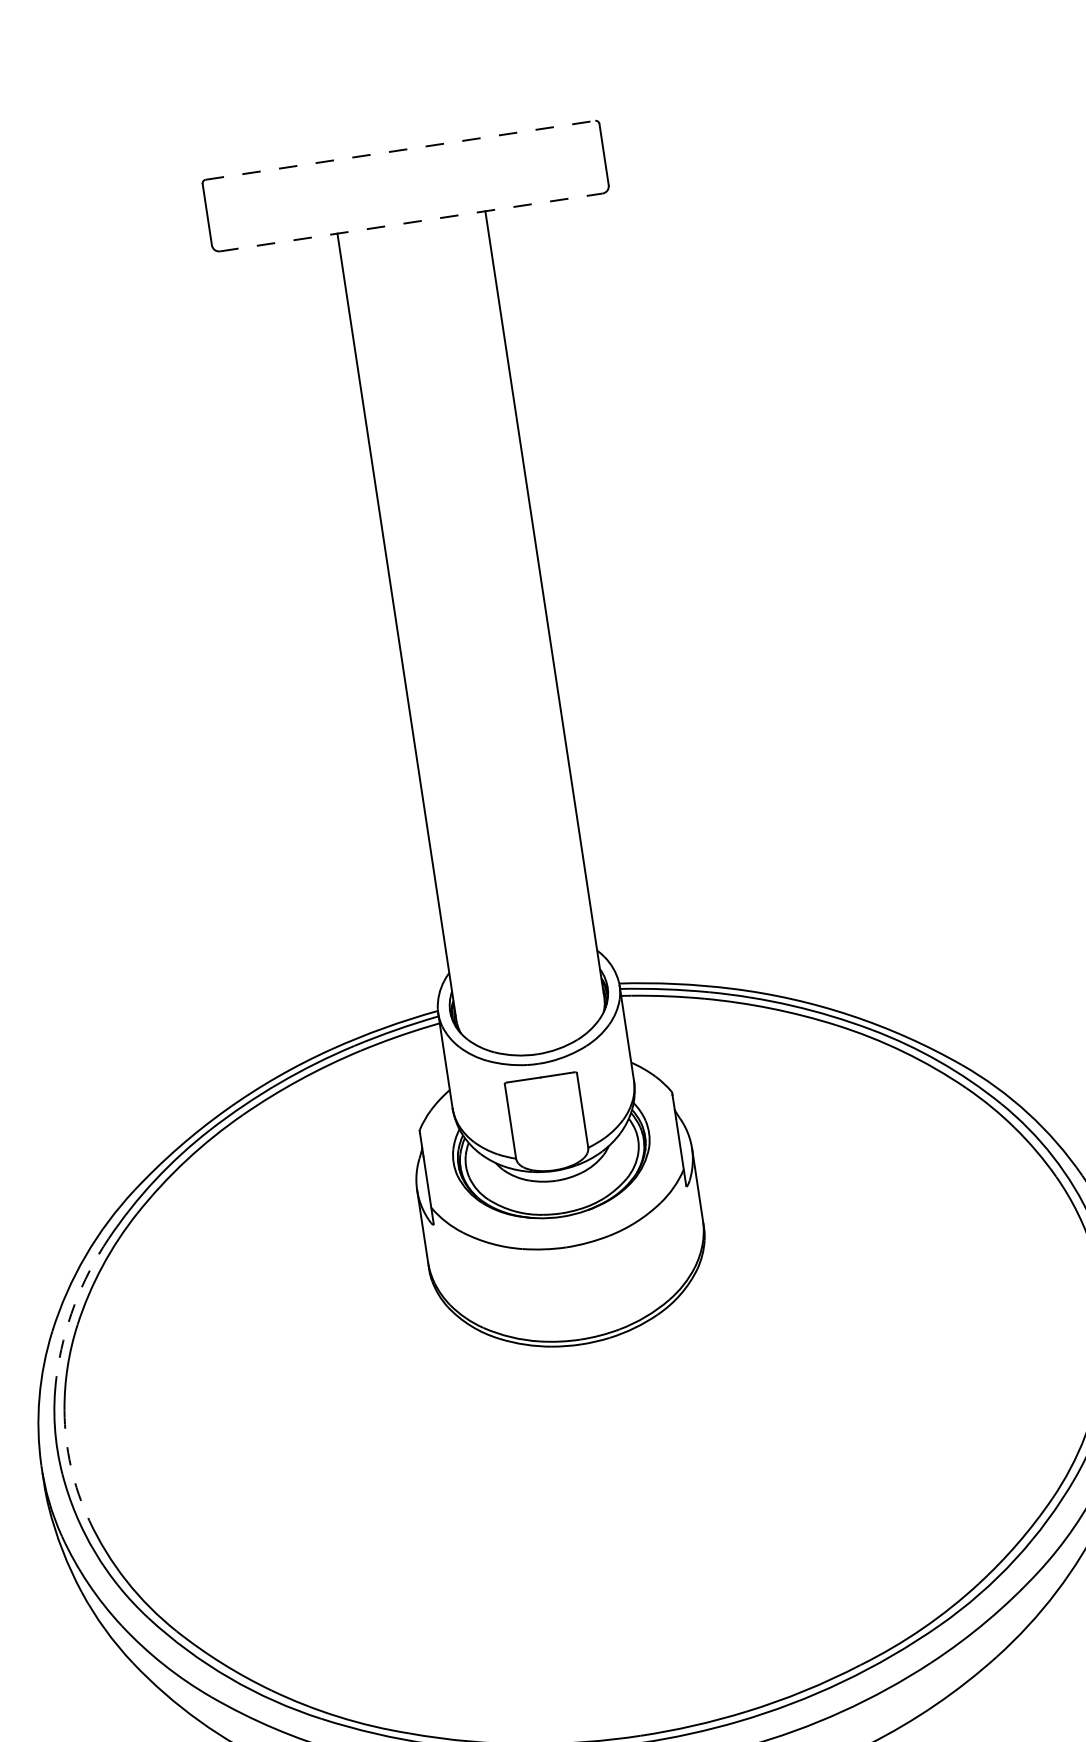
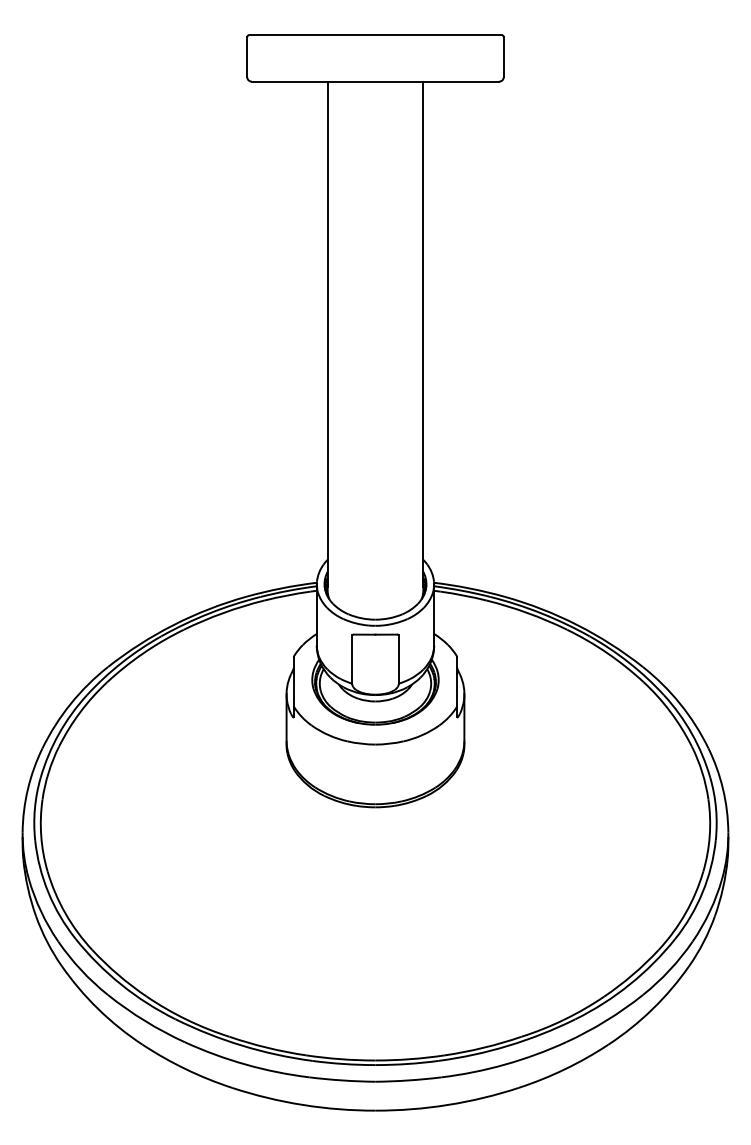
line: (400, 151) -> (375, 35), dashed -> solid
line: (411, 222) -> (375, 81), dashed -> solid
arc: (75, 1304) -> (59, 733), dashed -> solid
arc: (71, 1466) -> (41, 835), dashed -> solid

